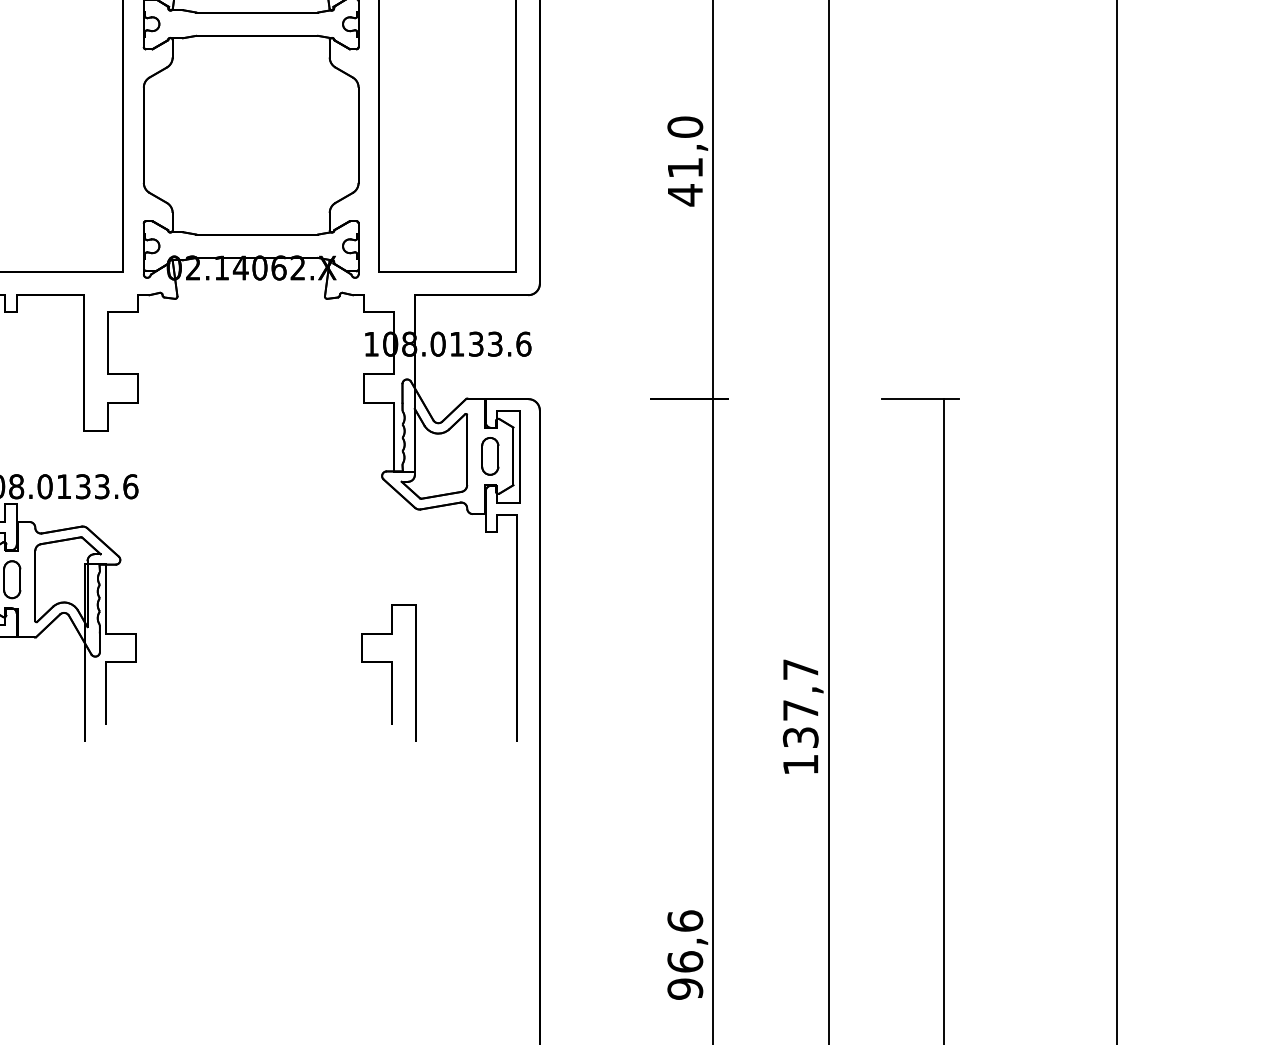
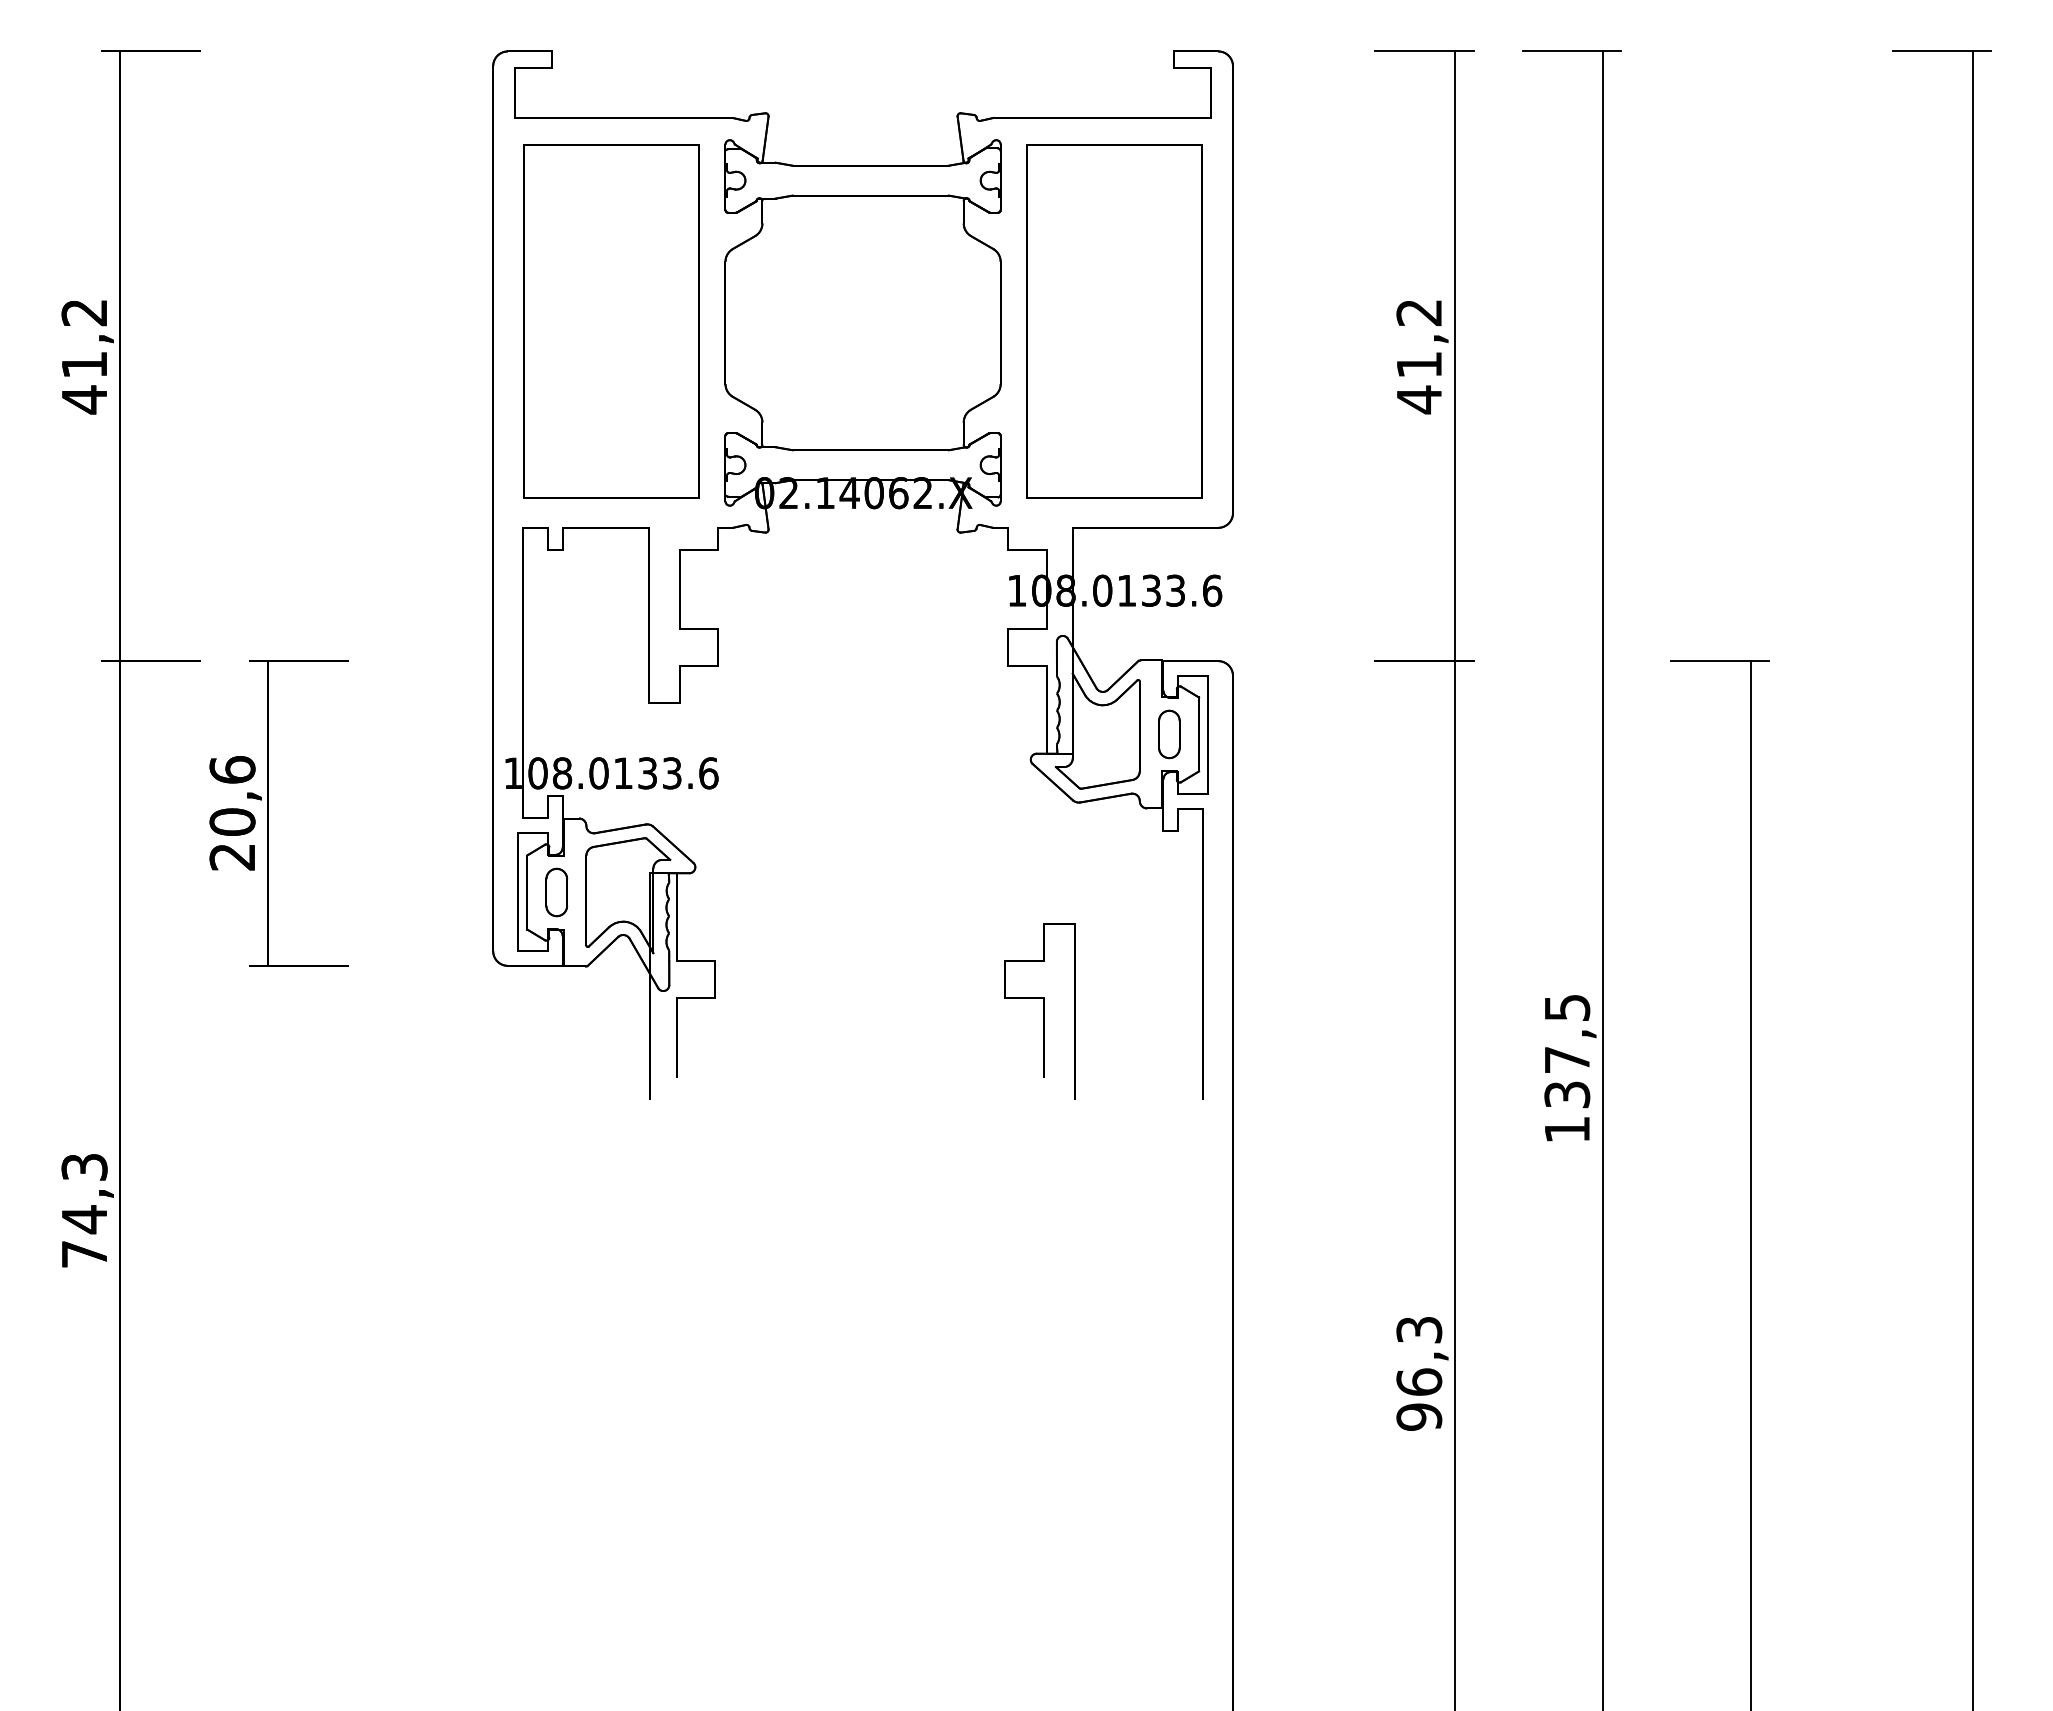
text: (685, 127) -> (1419, 312), 41,0 -> 41,2
text: (800, 669) -> (1567, 1007), 137,7 -> 137,5
text: (685, 920) -> (1419, 1329), 96,6 -> 96,3

